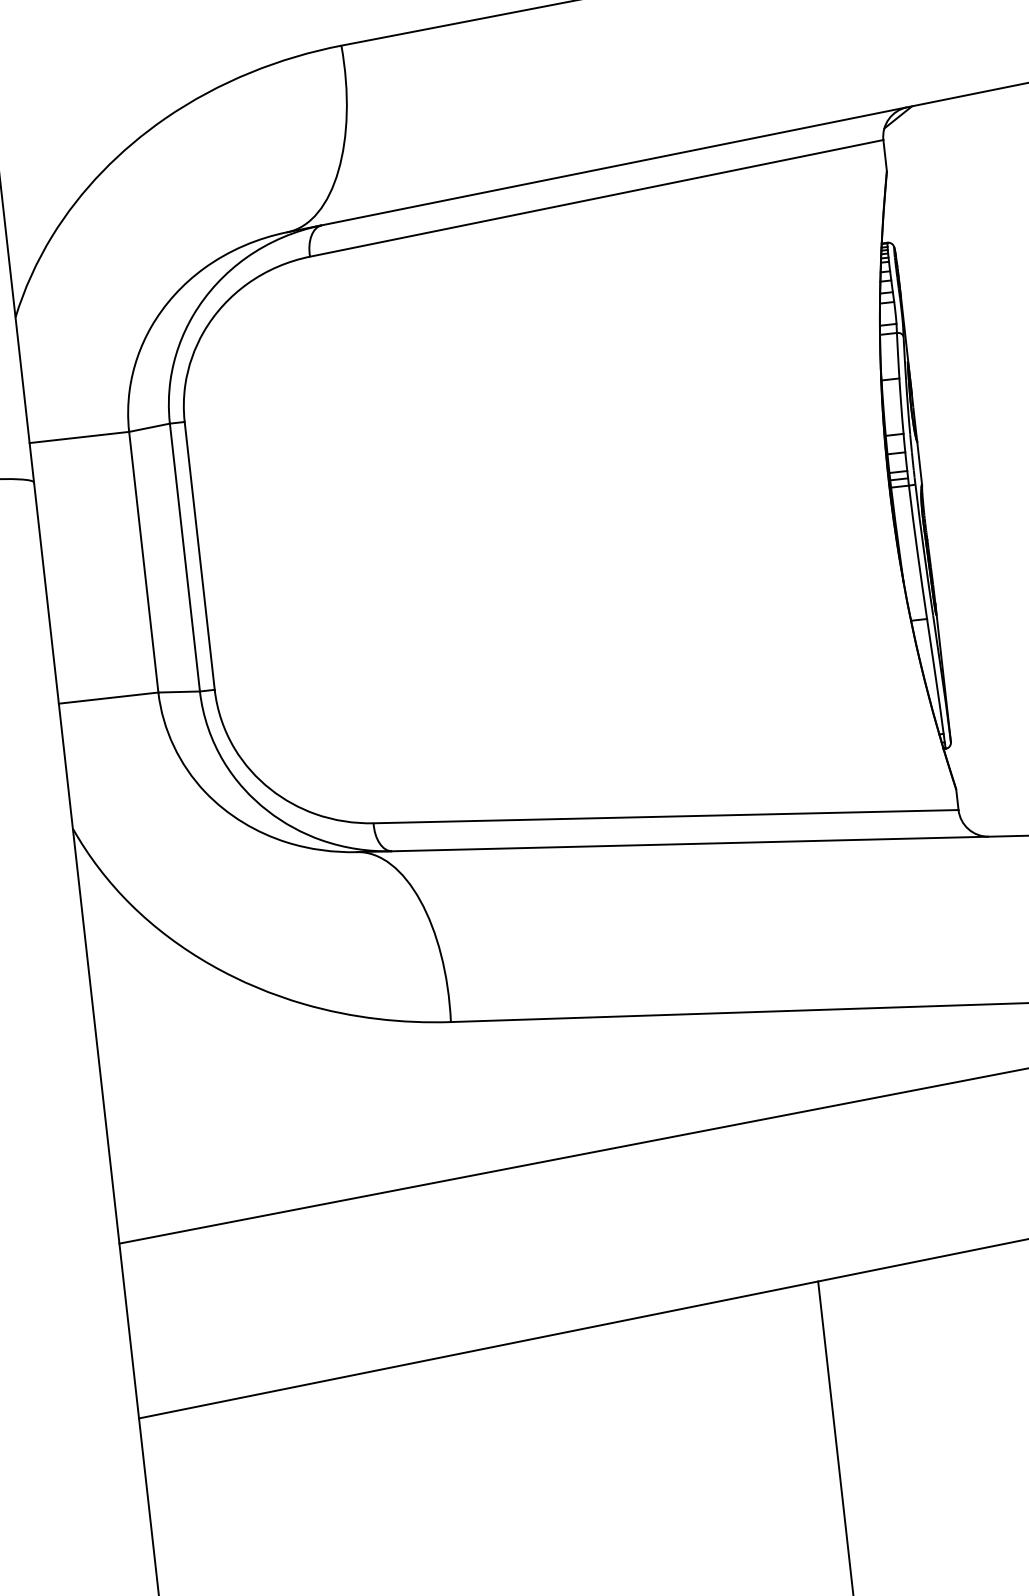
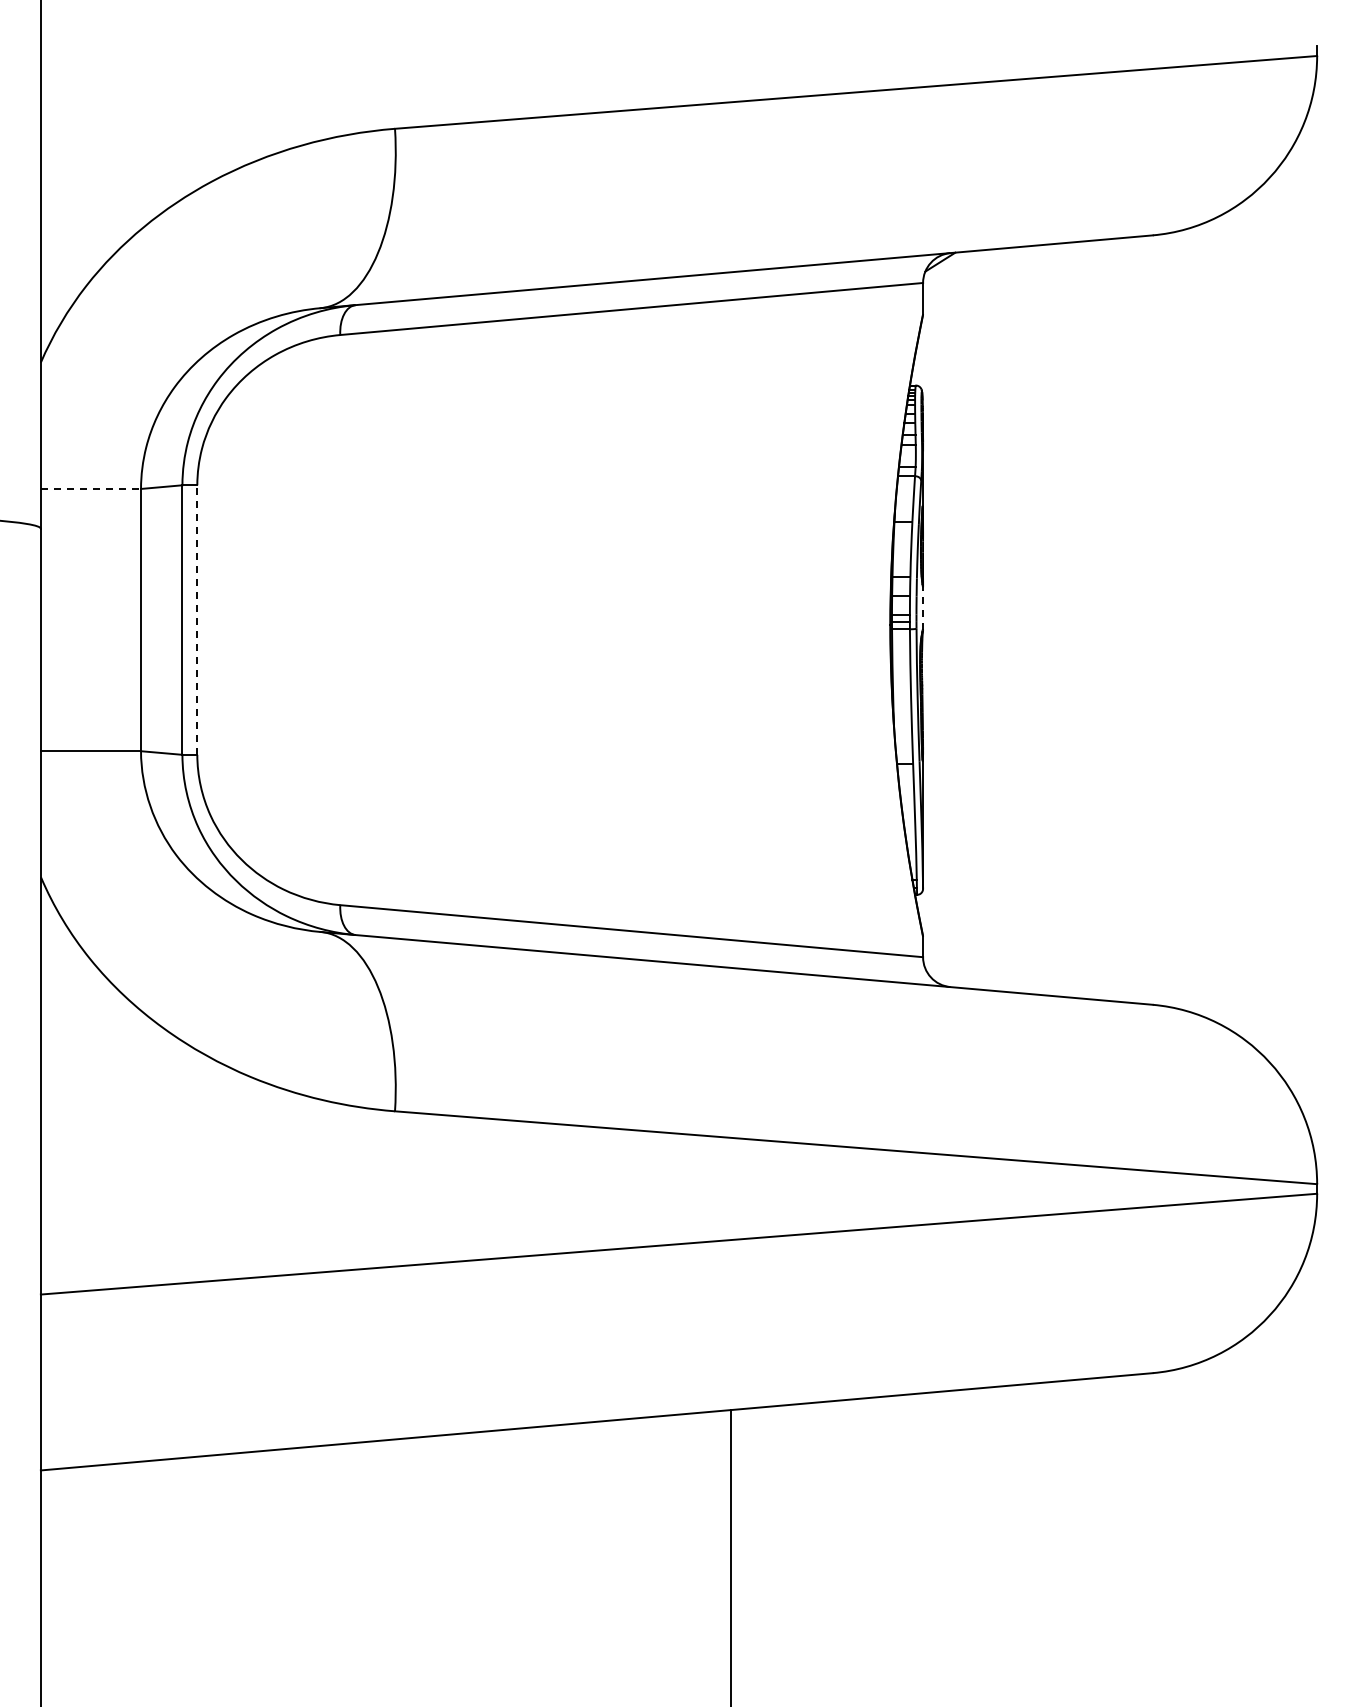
line: (79, 436) -> (91, 488), solid -> dashed
line: (919, 462) -> (923, 607), solid -> dashed
line: (199, 556) -> (197, 620), solid -> dashed

